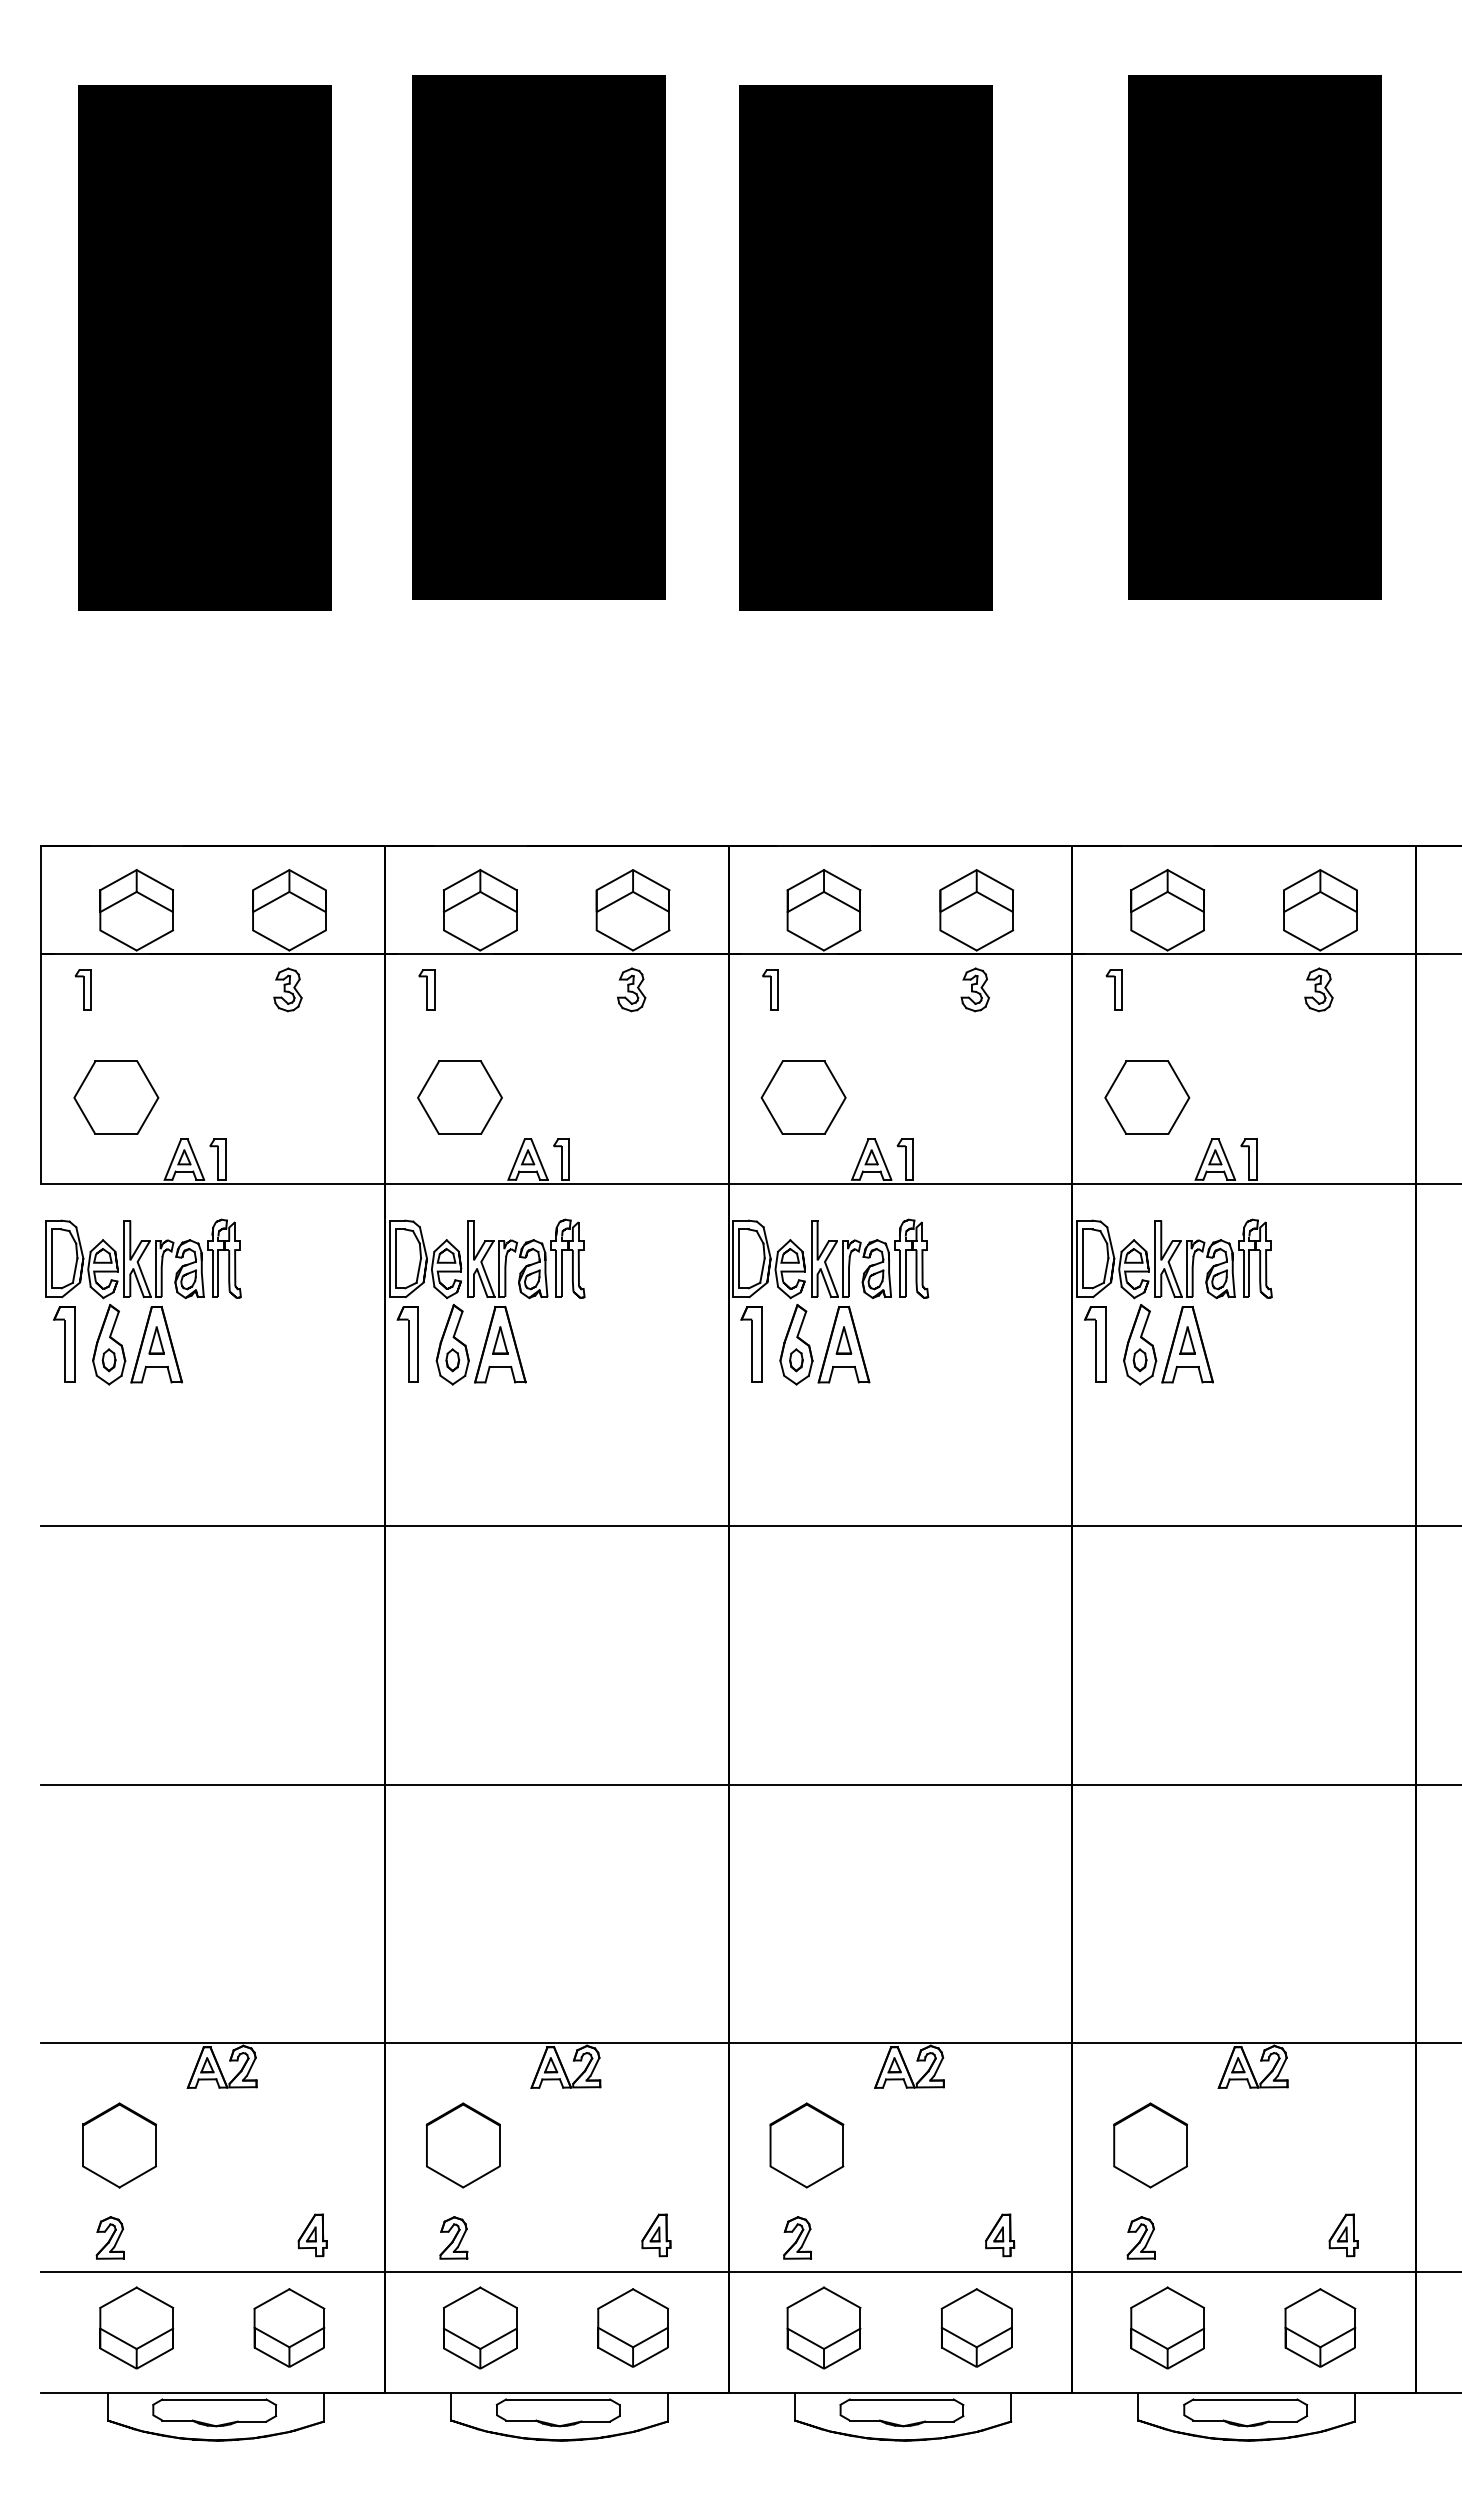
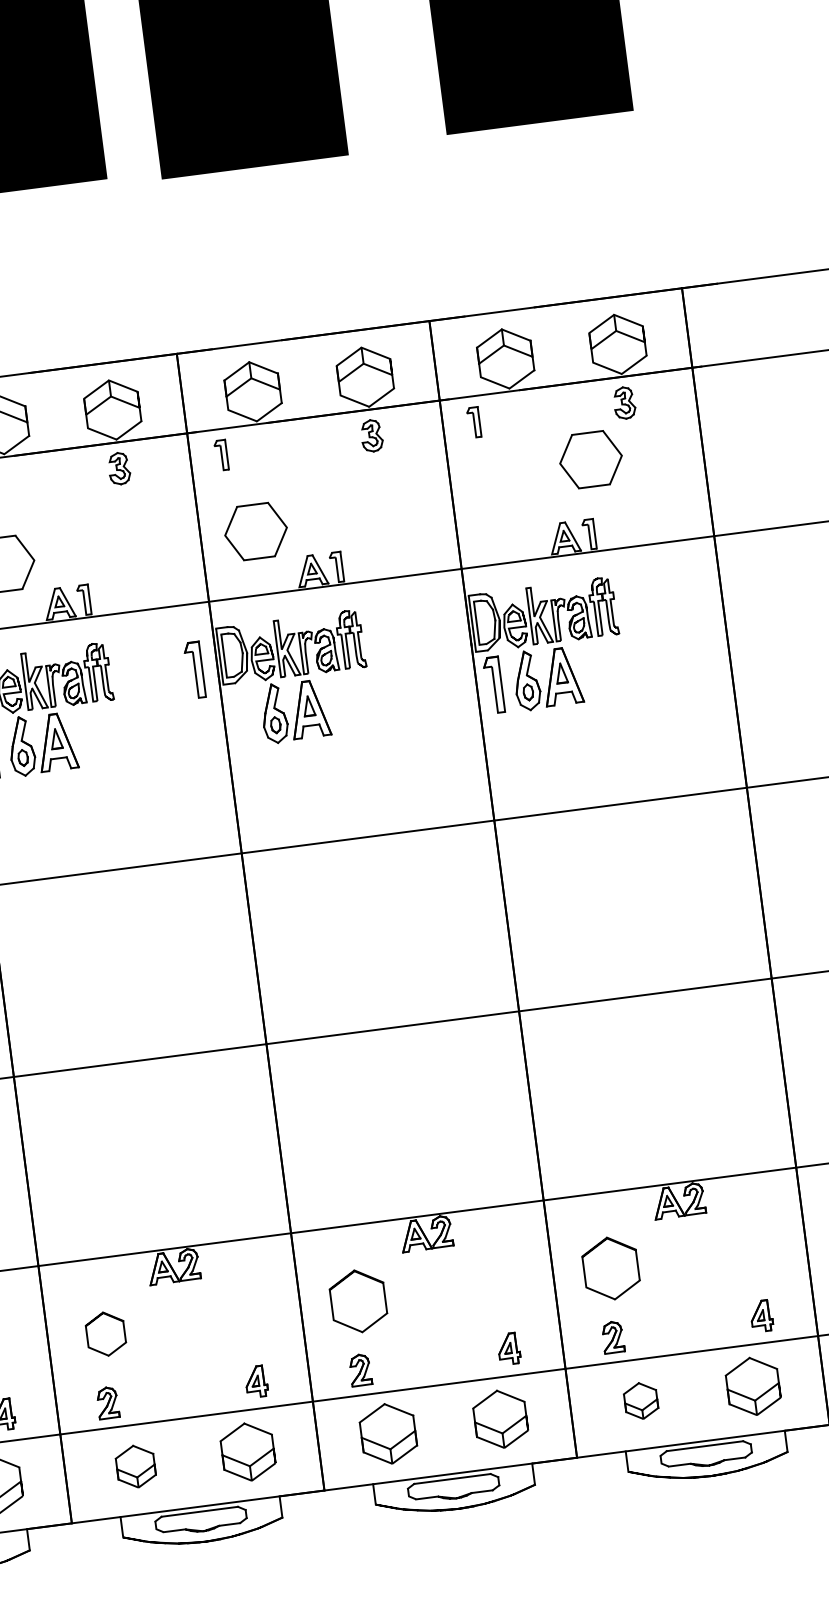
part: (1147, 1097) -> (591, 459), moved
part: (751, 1344) -> (194, 670), moved
part: (463, 2145) -> (106, 1334), size x0.7
part: (480, 2327) -> (135, 1466), size x0.7
part: (1167, 2327) -> (640, 1400), size x0.6

